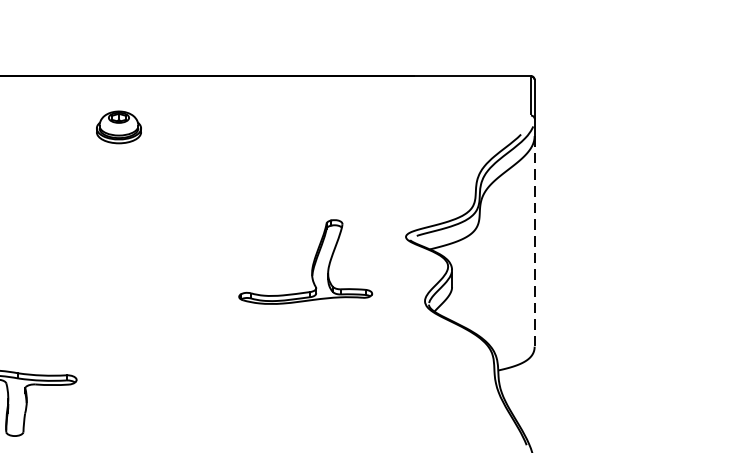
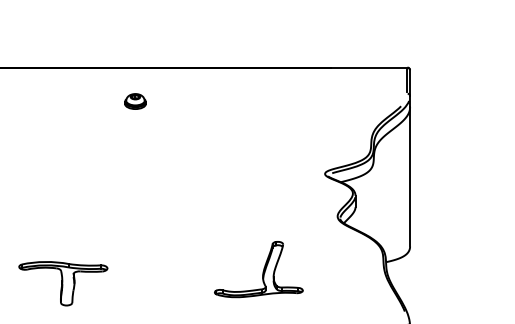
part: (119, 127) -> (135, 101), size x0.71
line: (535, 240) -> (410, 176), dashed -> solid
part: (305, 261) -> (258, 269), moved

